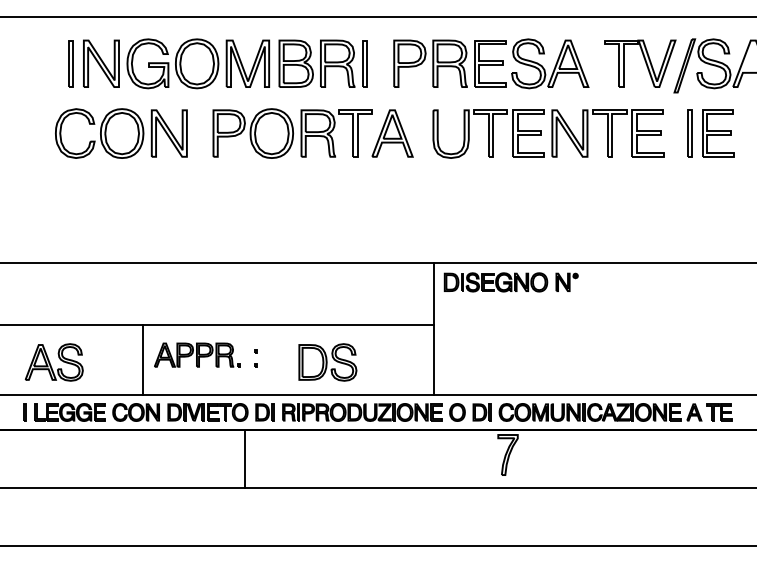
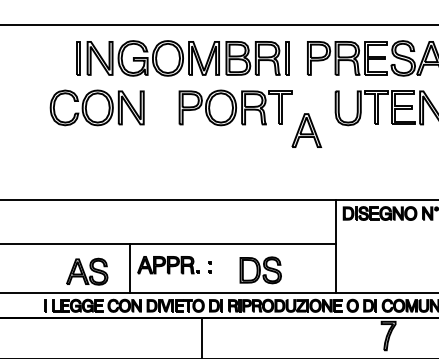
part: (121, 133) -> (97, 107), moved
part: (392, 133) -> (306, 130), moved
part: (53, 362) -> (86, 271), moved

